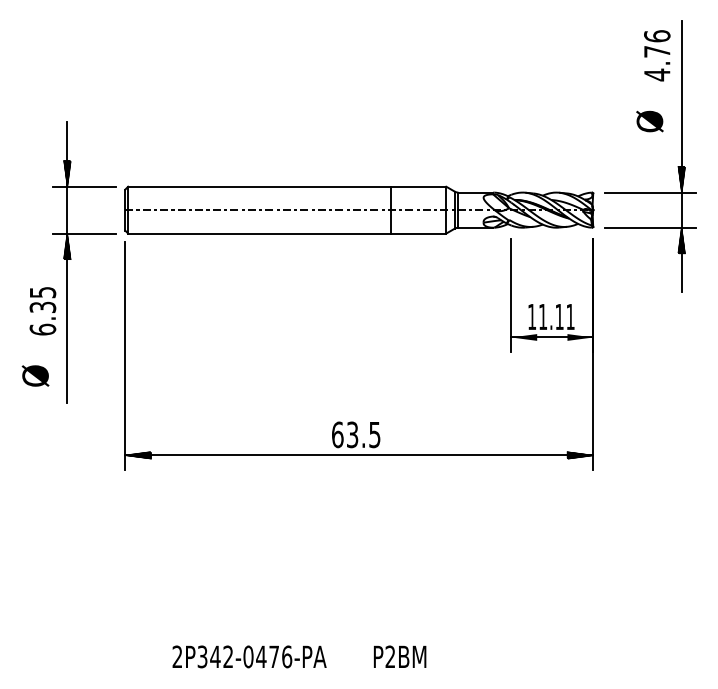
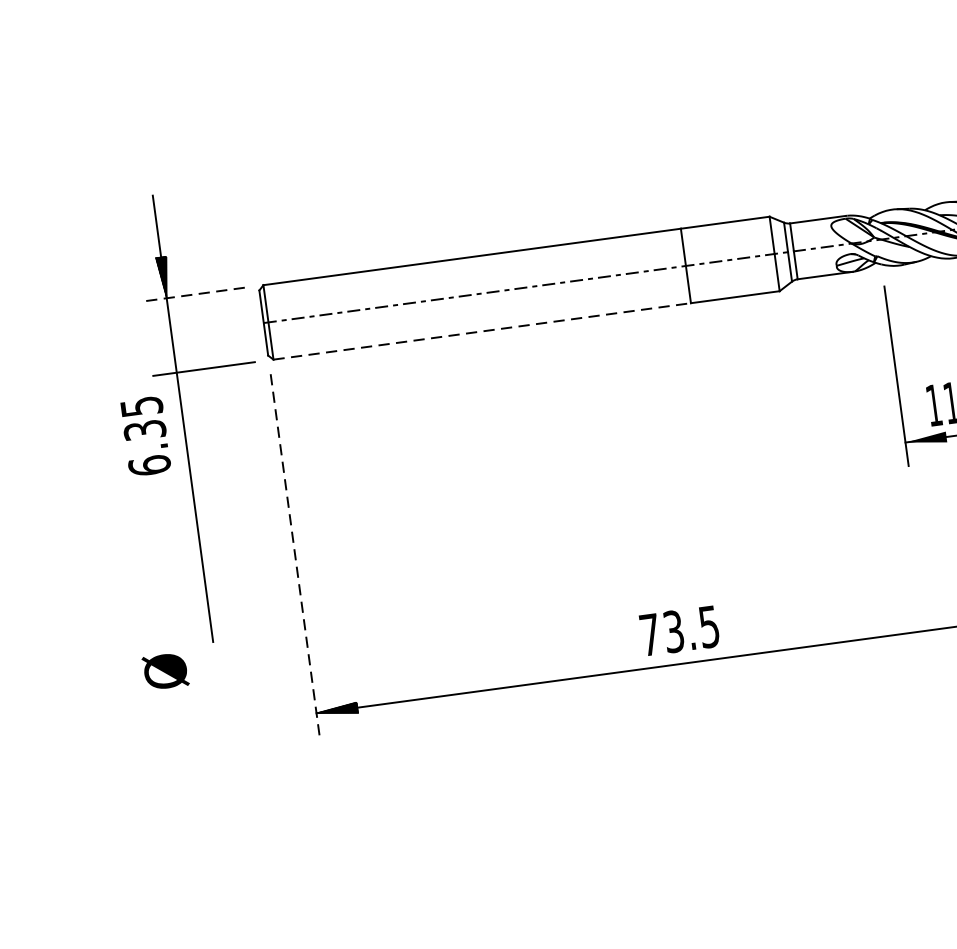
line: (84, 186) -> (193, 294), solid -> dashed
line: (259, 233) -> (482, 331), solid -> dashed
hatch: (66, 246) -> (178, 393), removed
text: (42, 311) -> (145, 436), moved
line: (125, 356) -> (295, 555), solid -> dashed
text: (35, 375) -> (165, 670), moved
text: (337, 434) -> (649, 634), 63.5 -> 73.5

